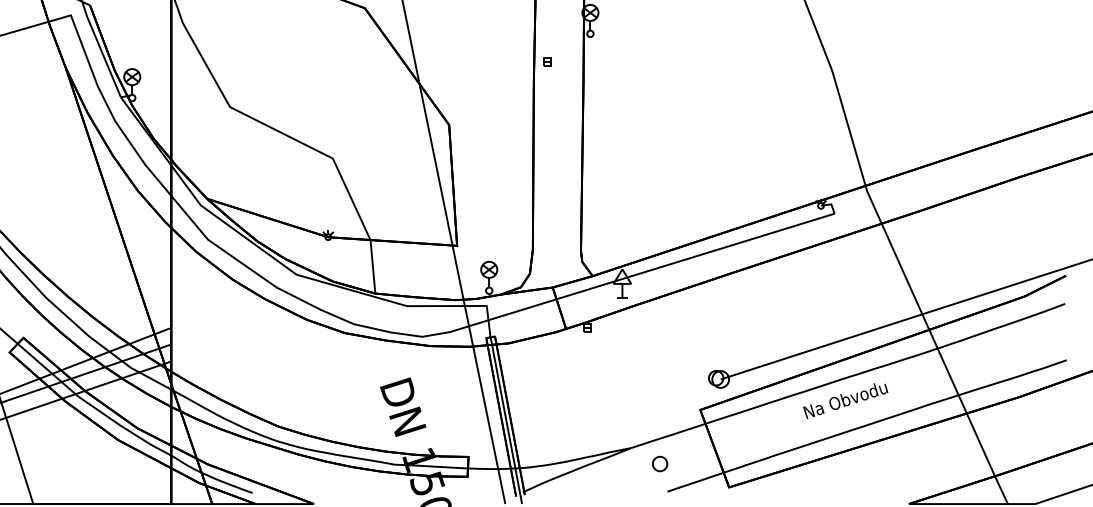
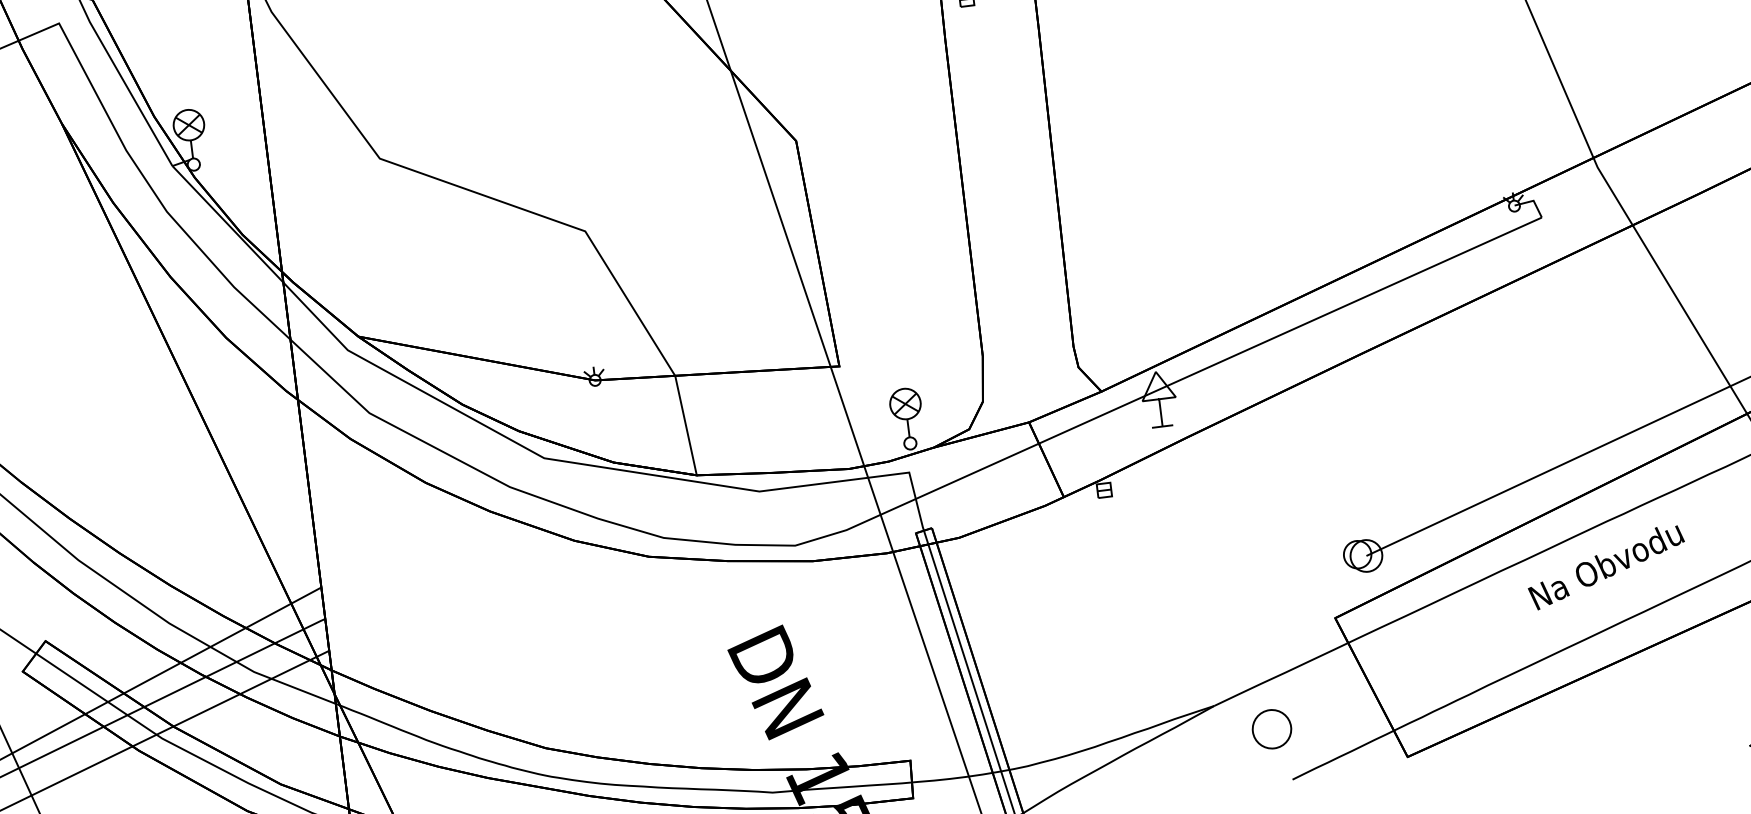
part: (660, 463) -> (1272, 728), size x1.4

